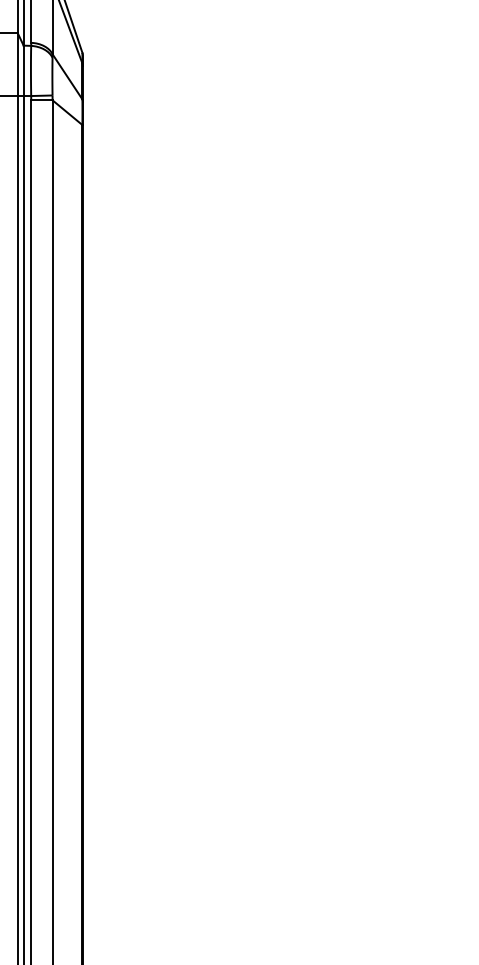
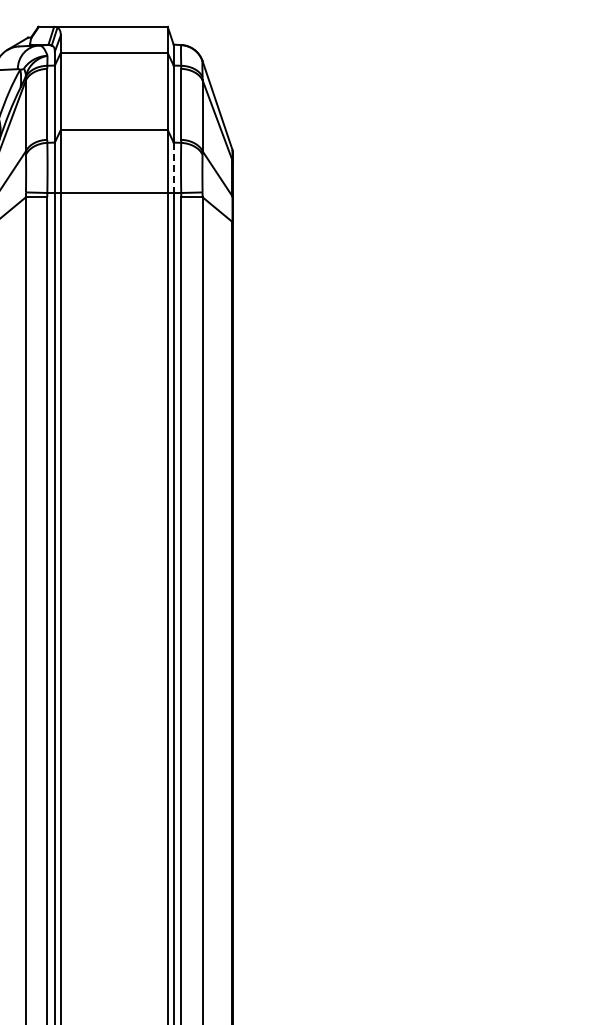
line: (23, 71) -> (173, 168), solid -> dashed

